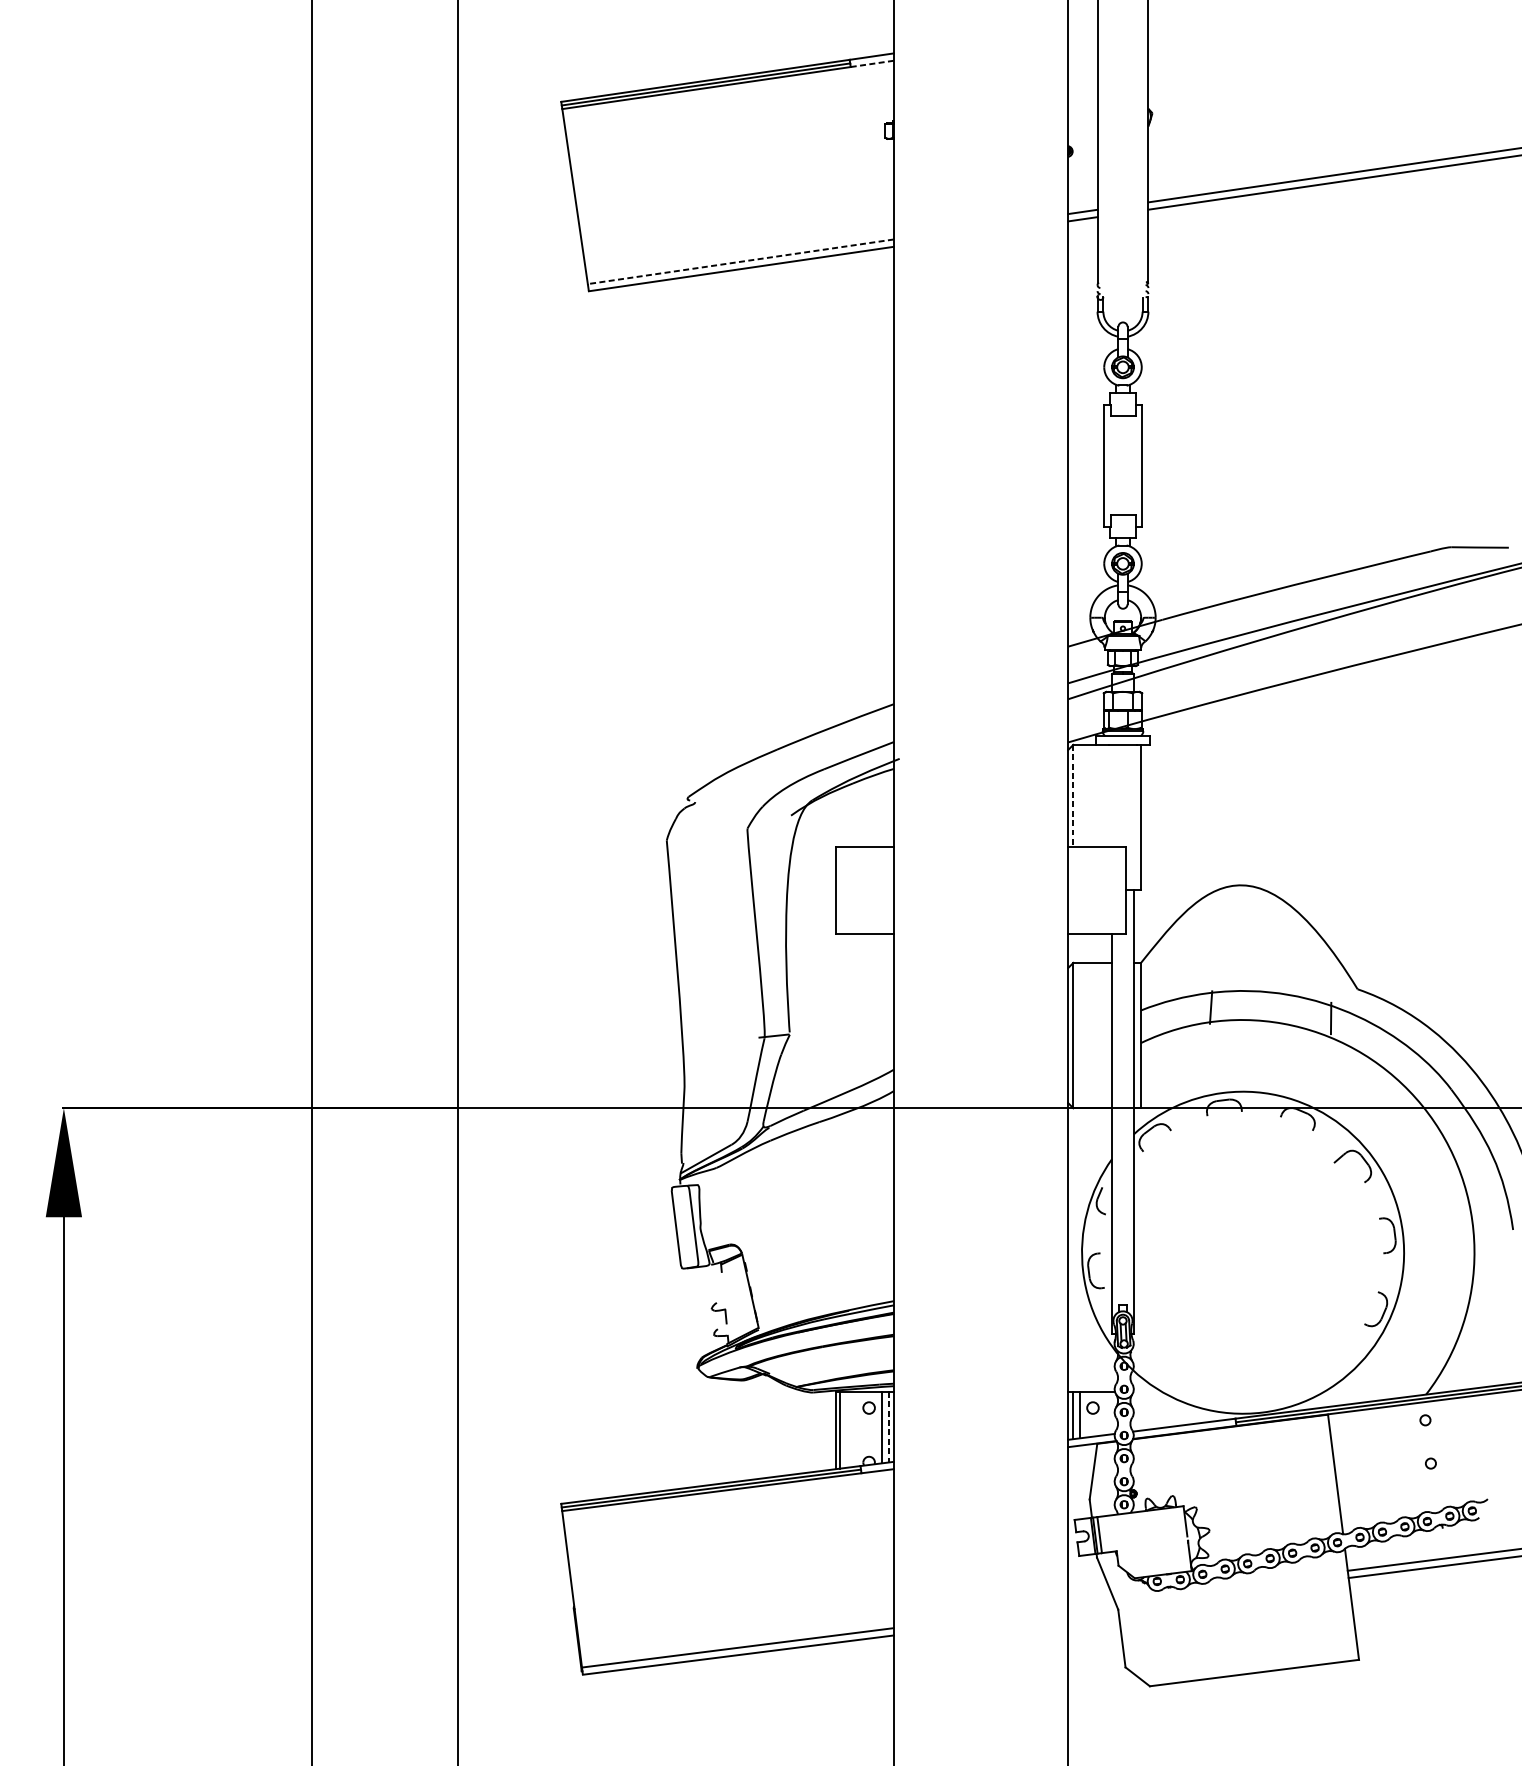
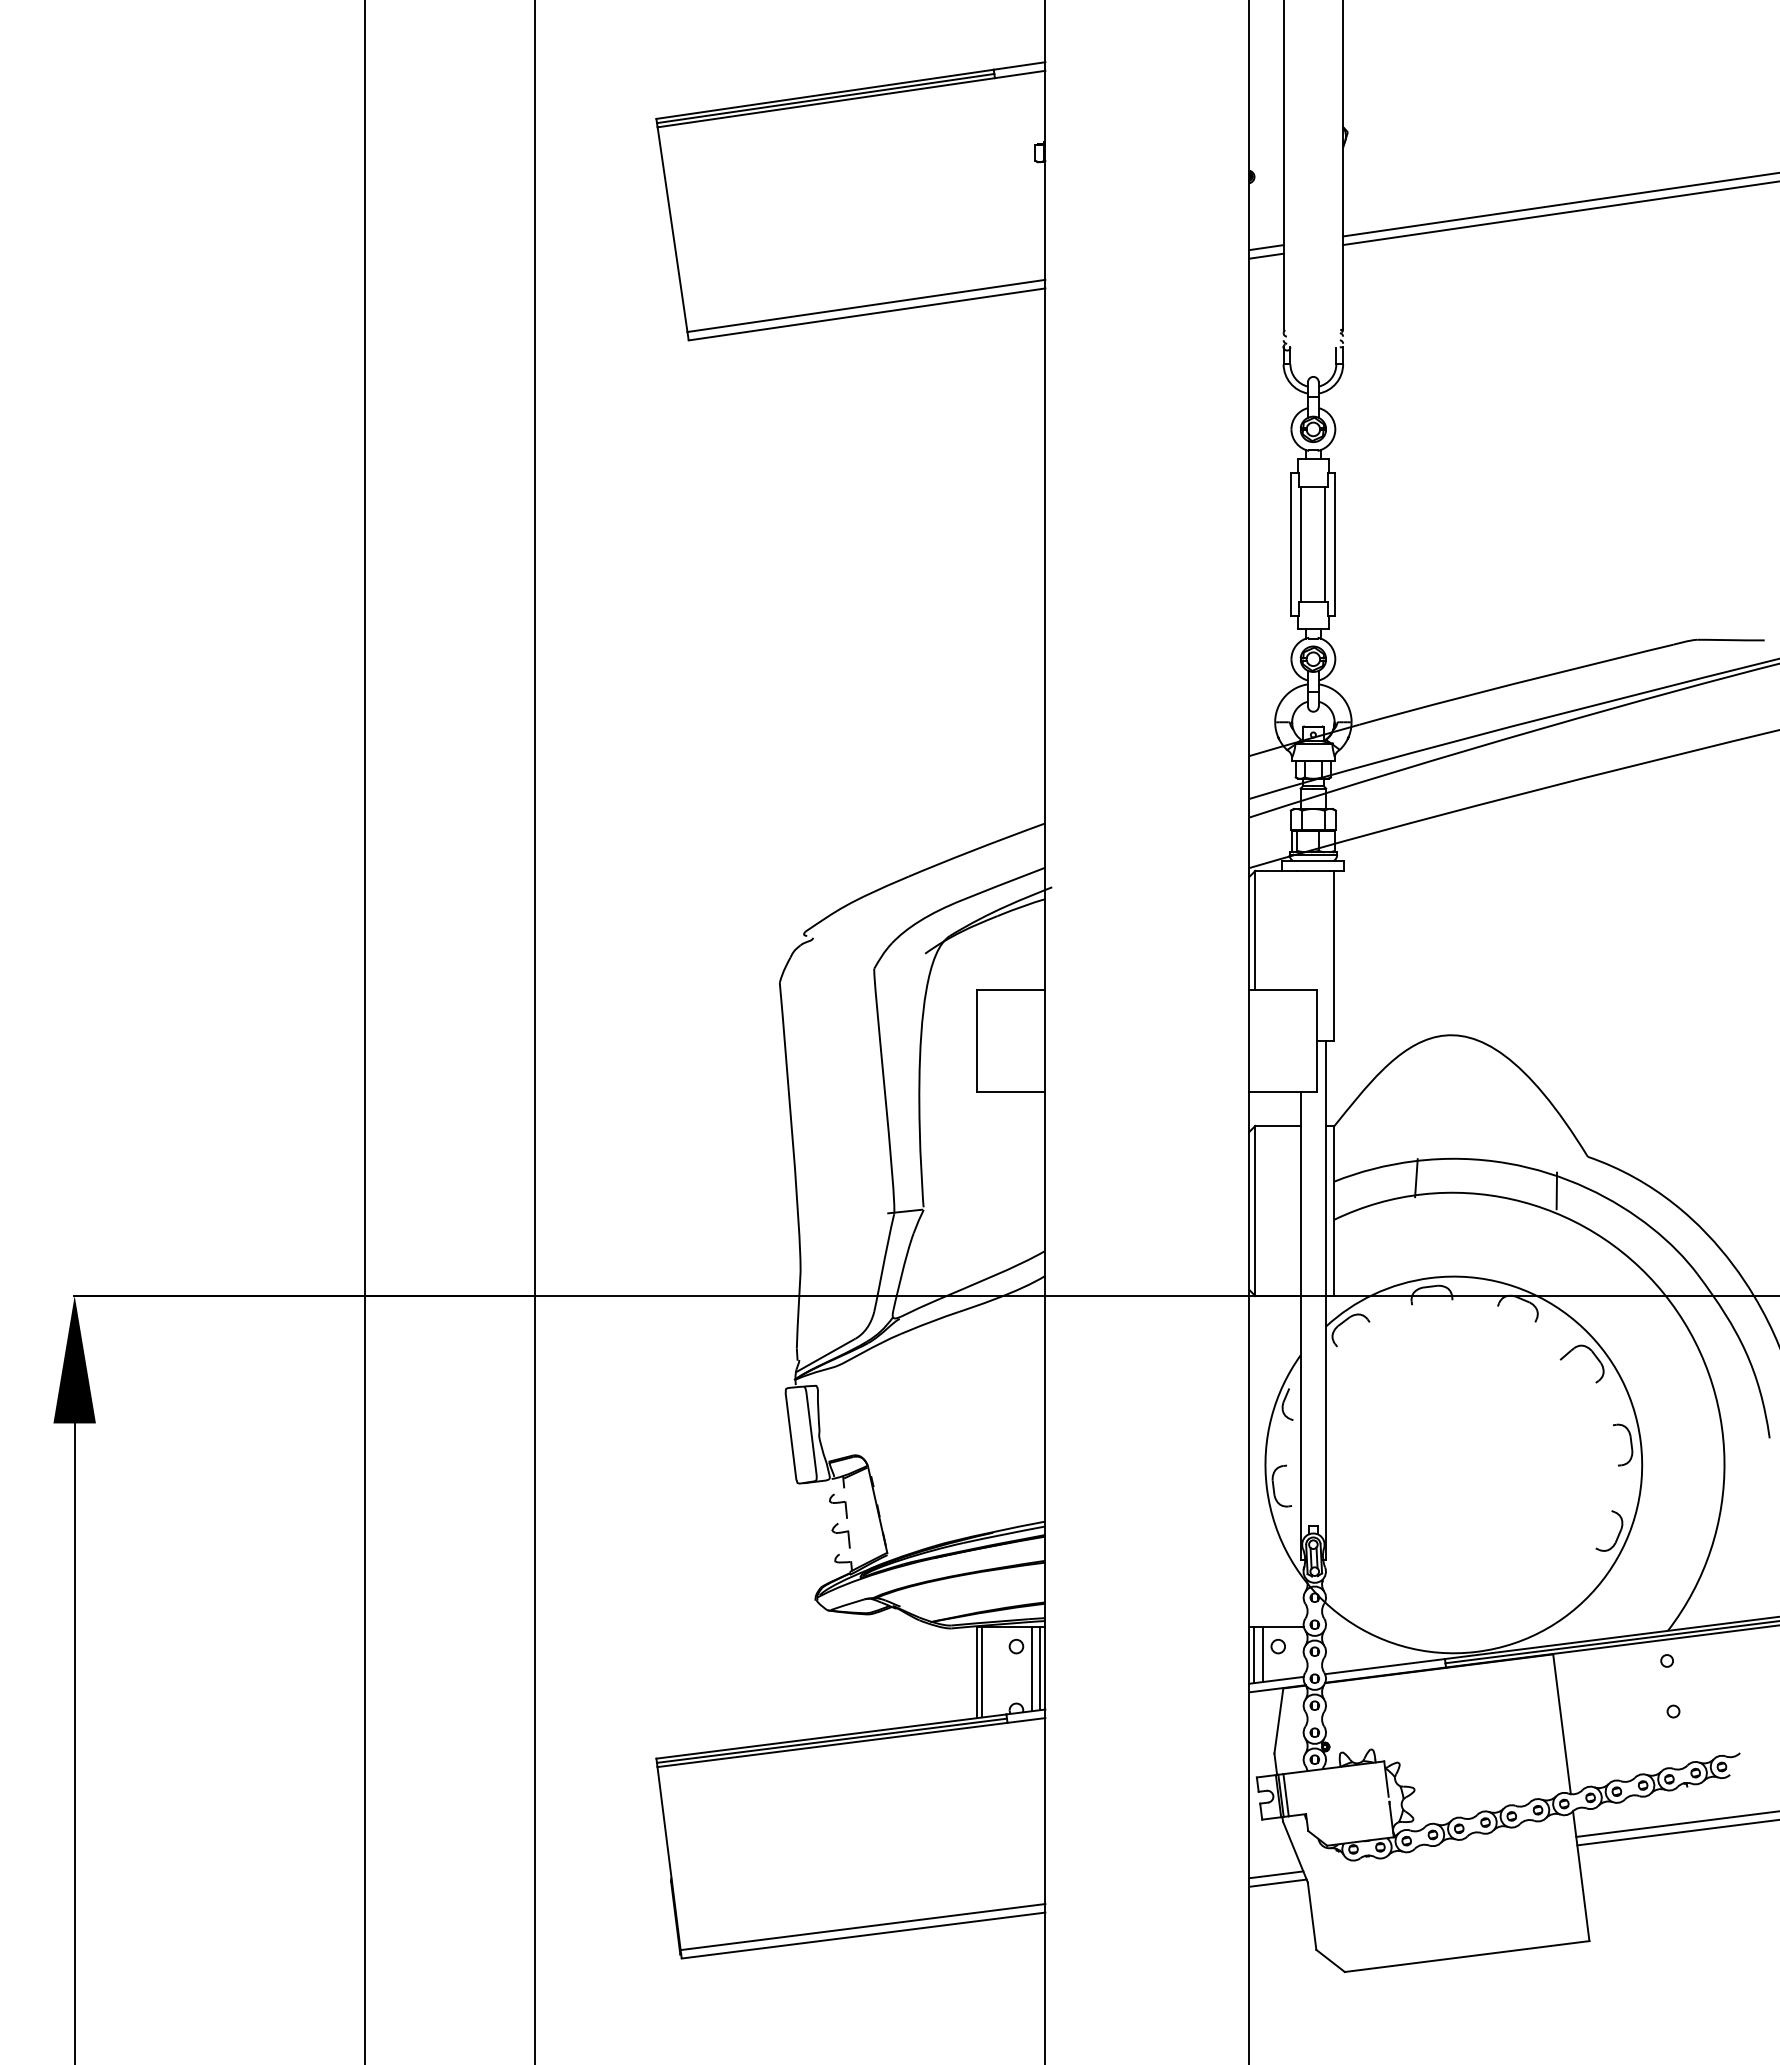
line: (872, 63) -> (1020, 74), dashed -> solid
line: (740, 261) -> (866, 305), dashed -> solid
line: (1112, 465) -> (1301, 544), added
line: (1133, 465) -> (1325, 544), added
line: (1073, 795) -> (1255, 930), dashed -> solid
part: (716, 1287) -> (838, 1505), added
line: (889, 1427) -> (1040, 1669), dashed -> solid
line: (1091, 1602) -> (1276, 1874), added
line: (1092, 1609) -> (1277, 1882), added

